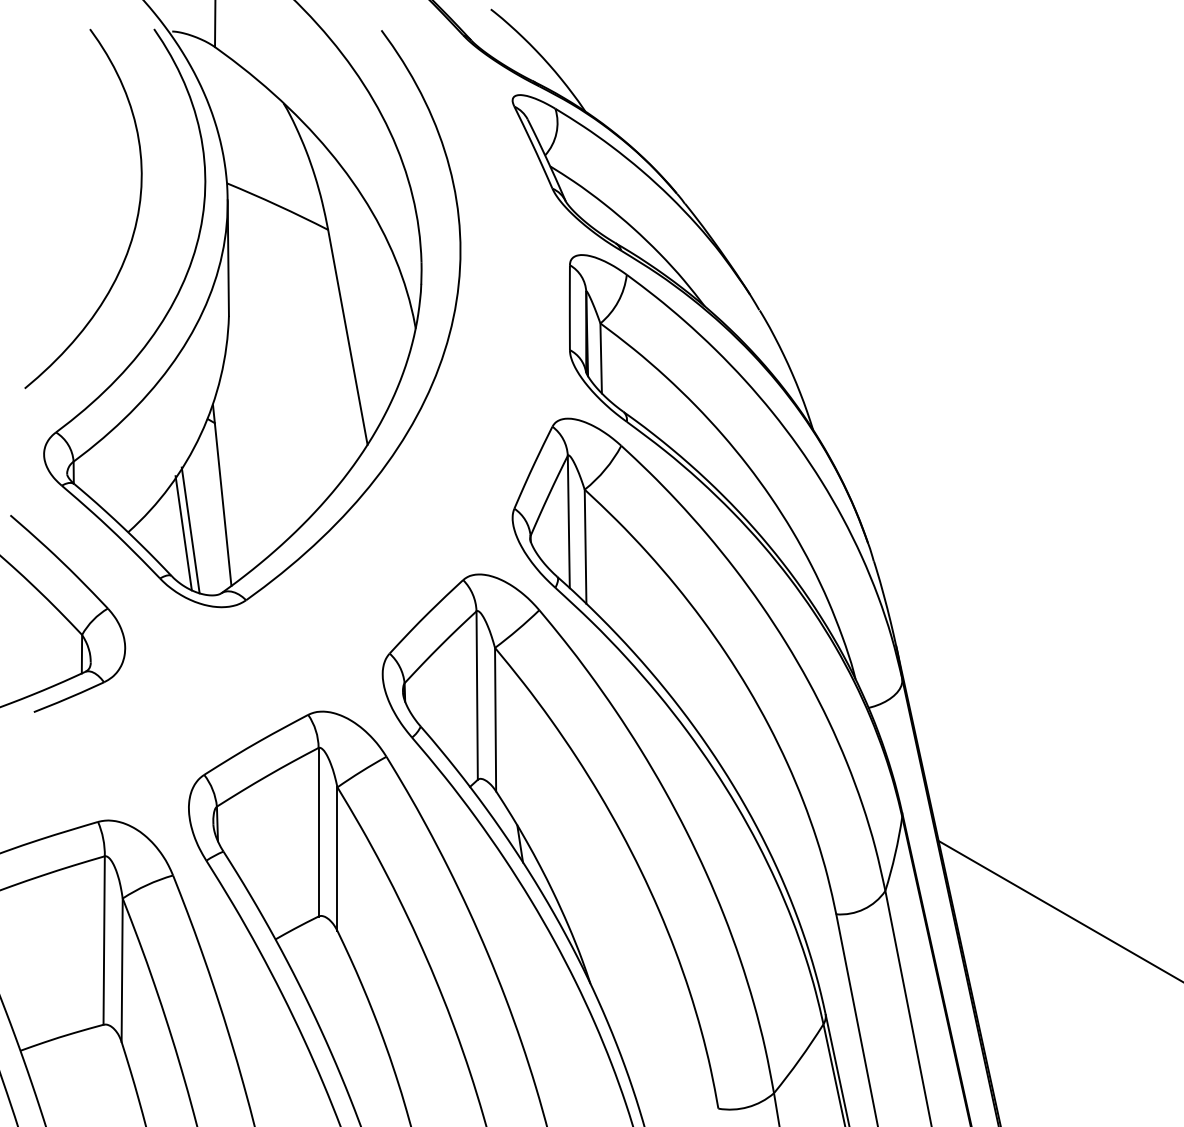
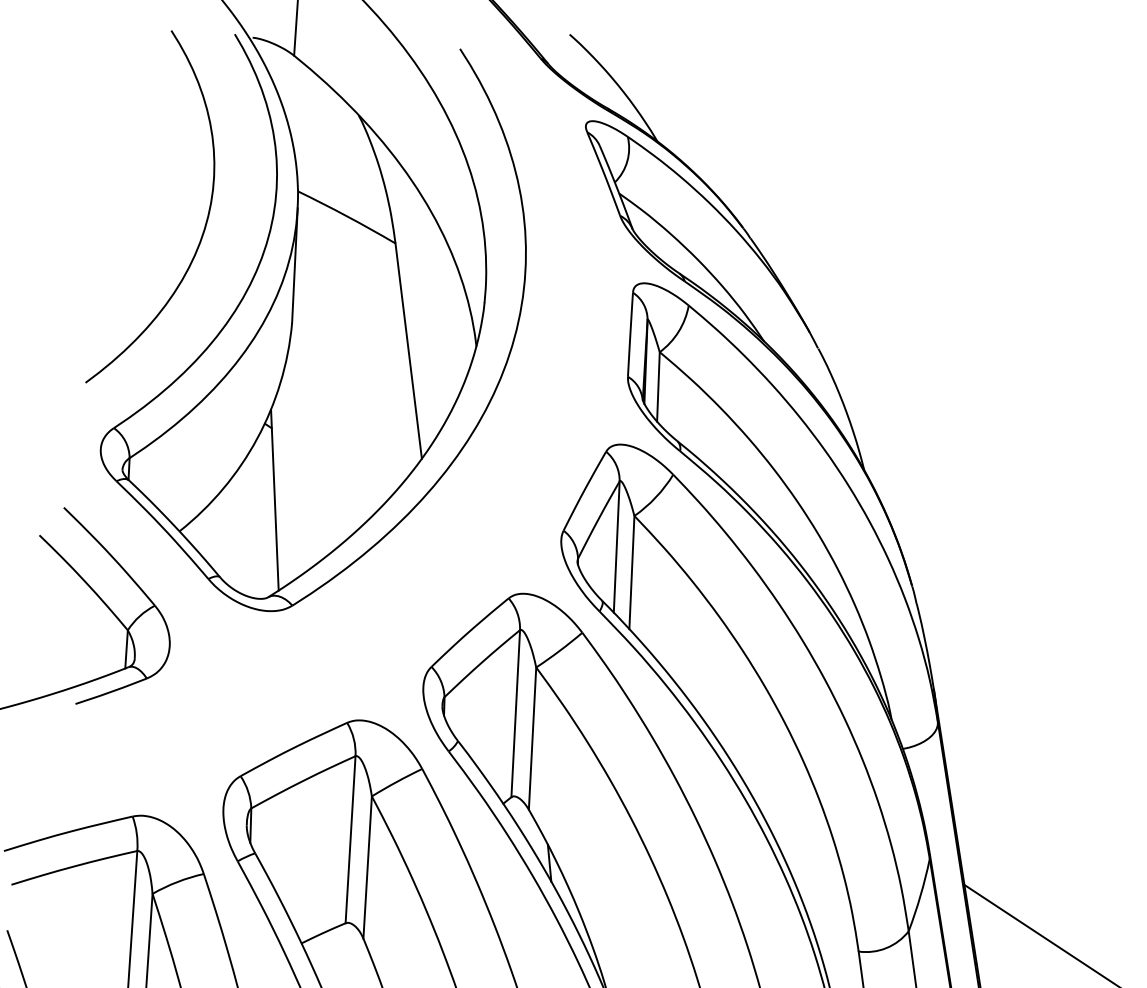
line: (190, 530) -> (241, 533), removed
line: (183, 533) -> (234, 535), removed

